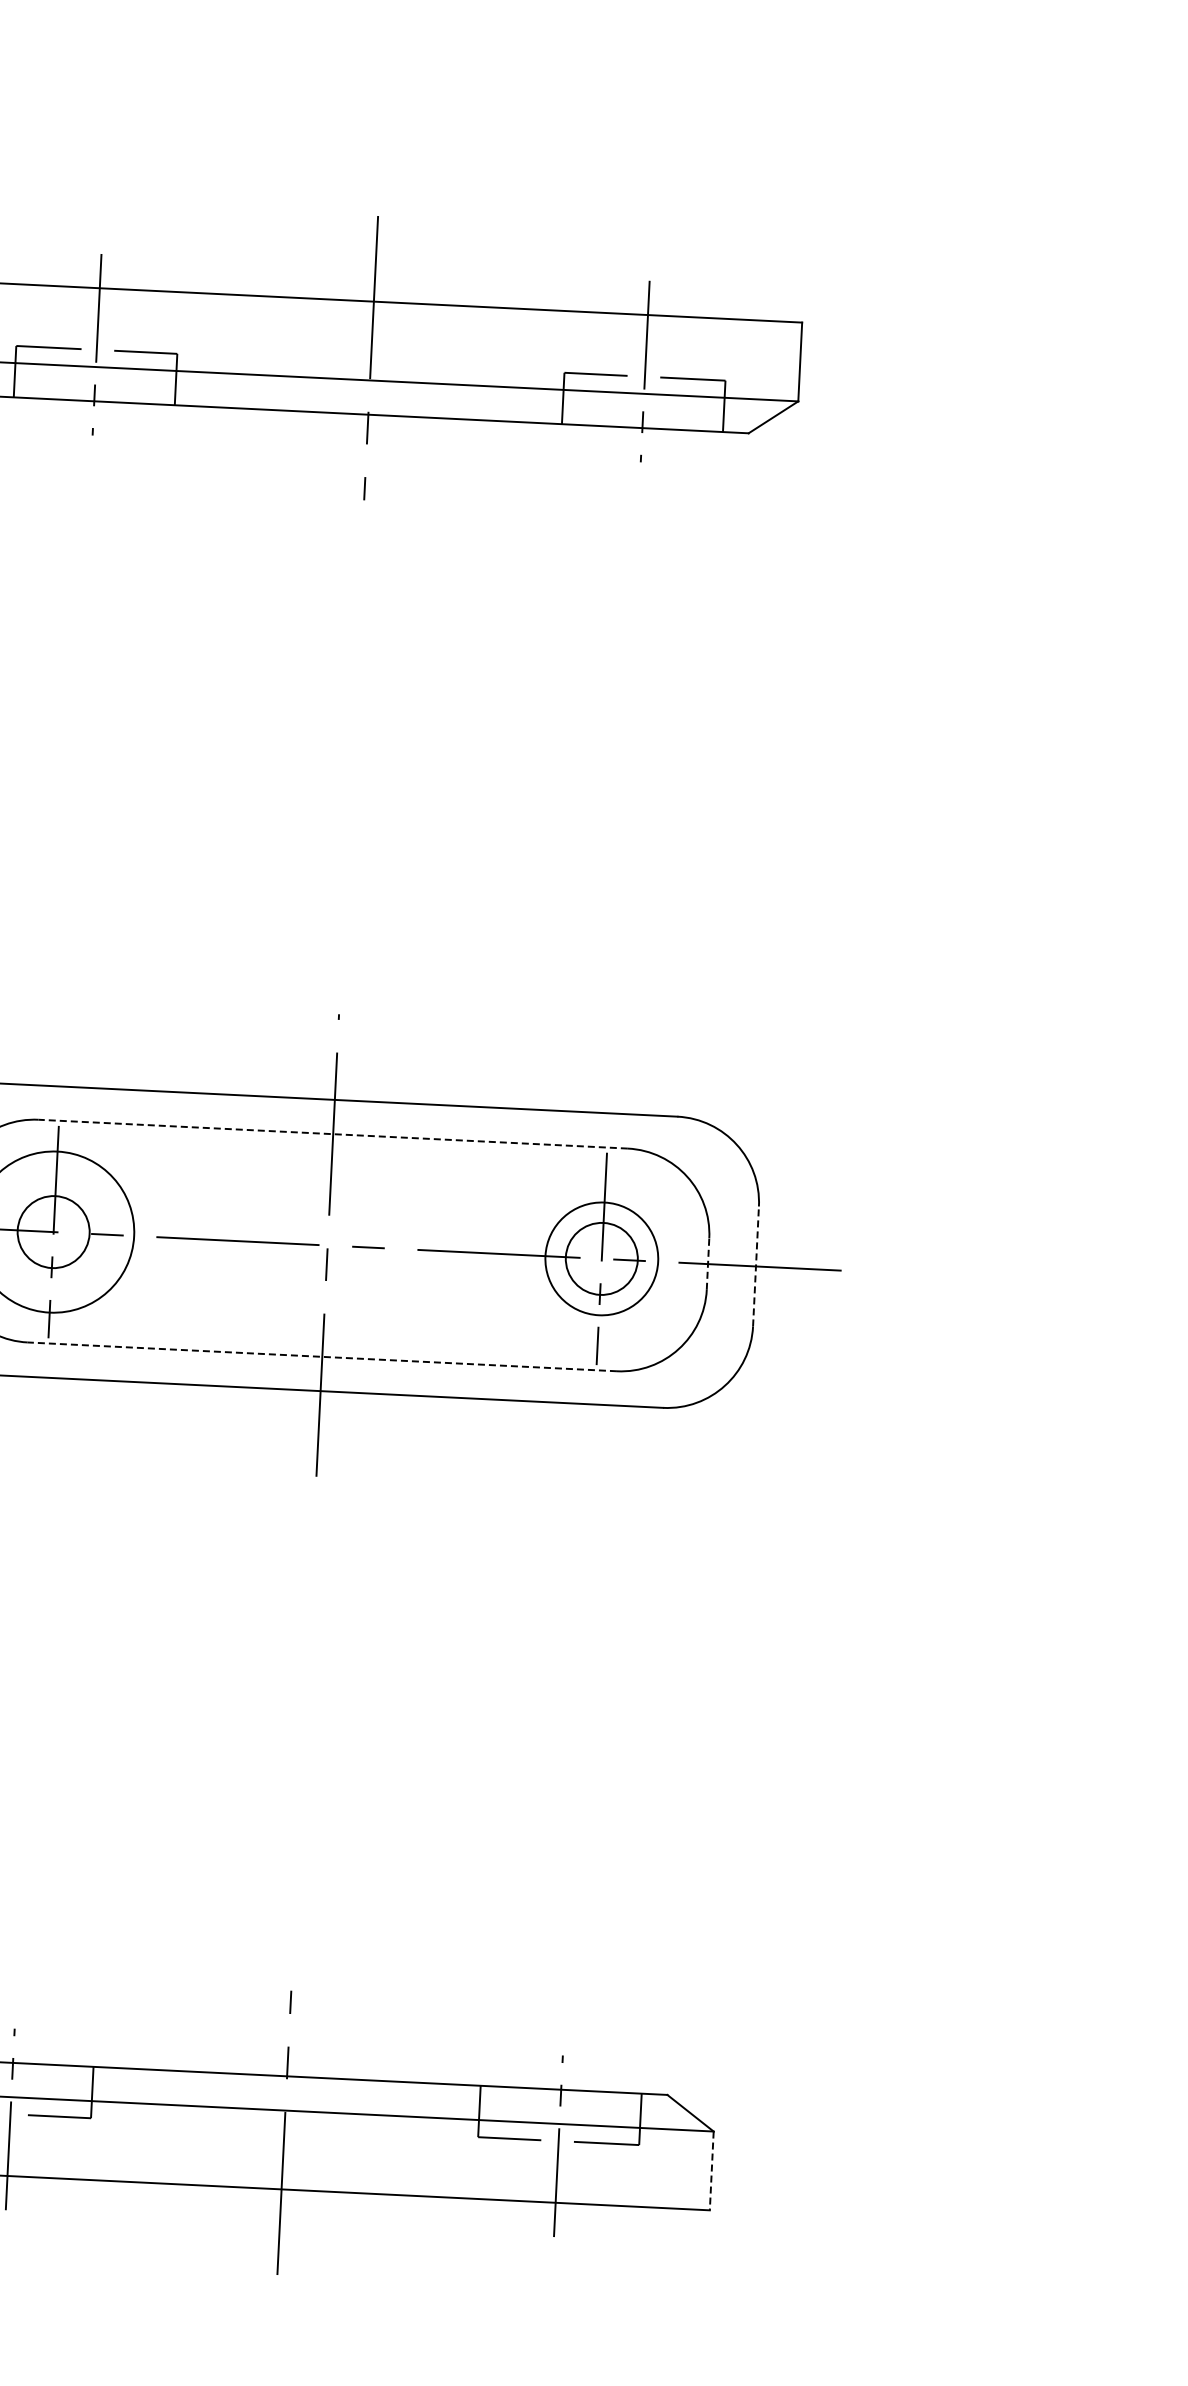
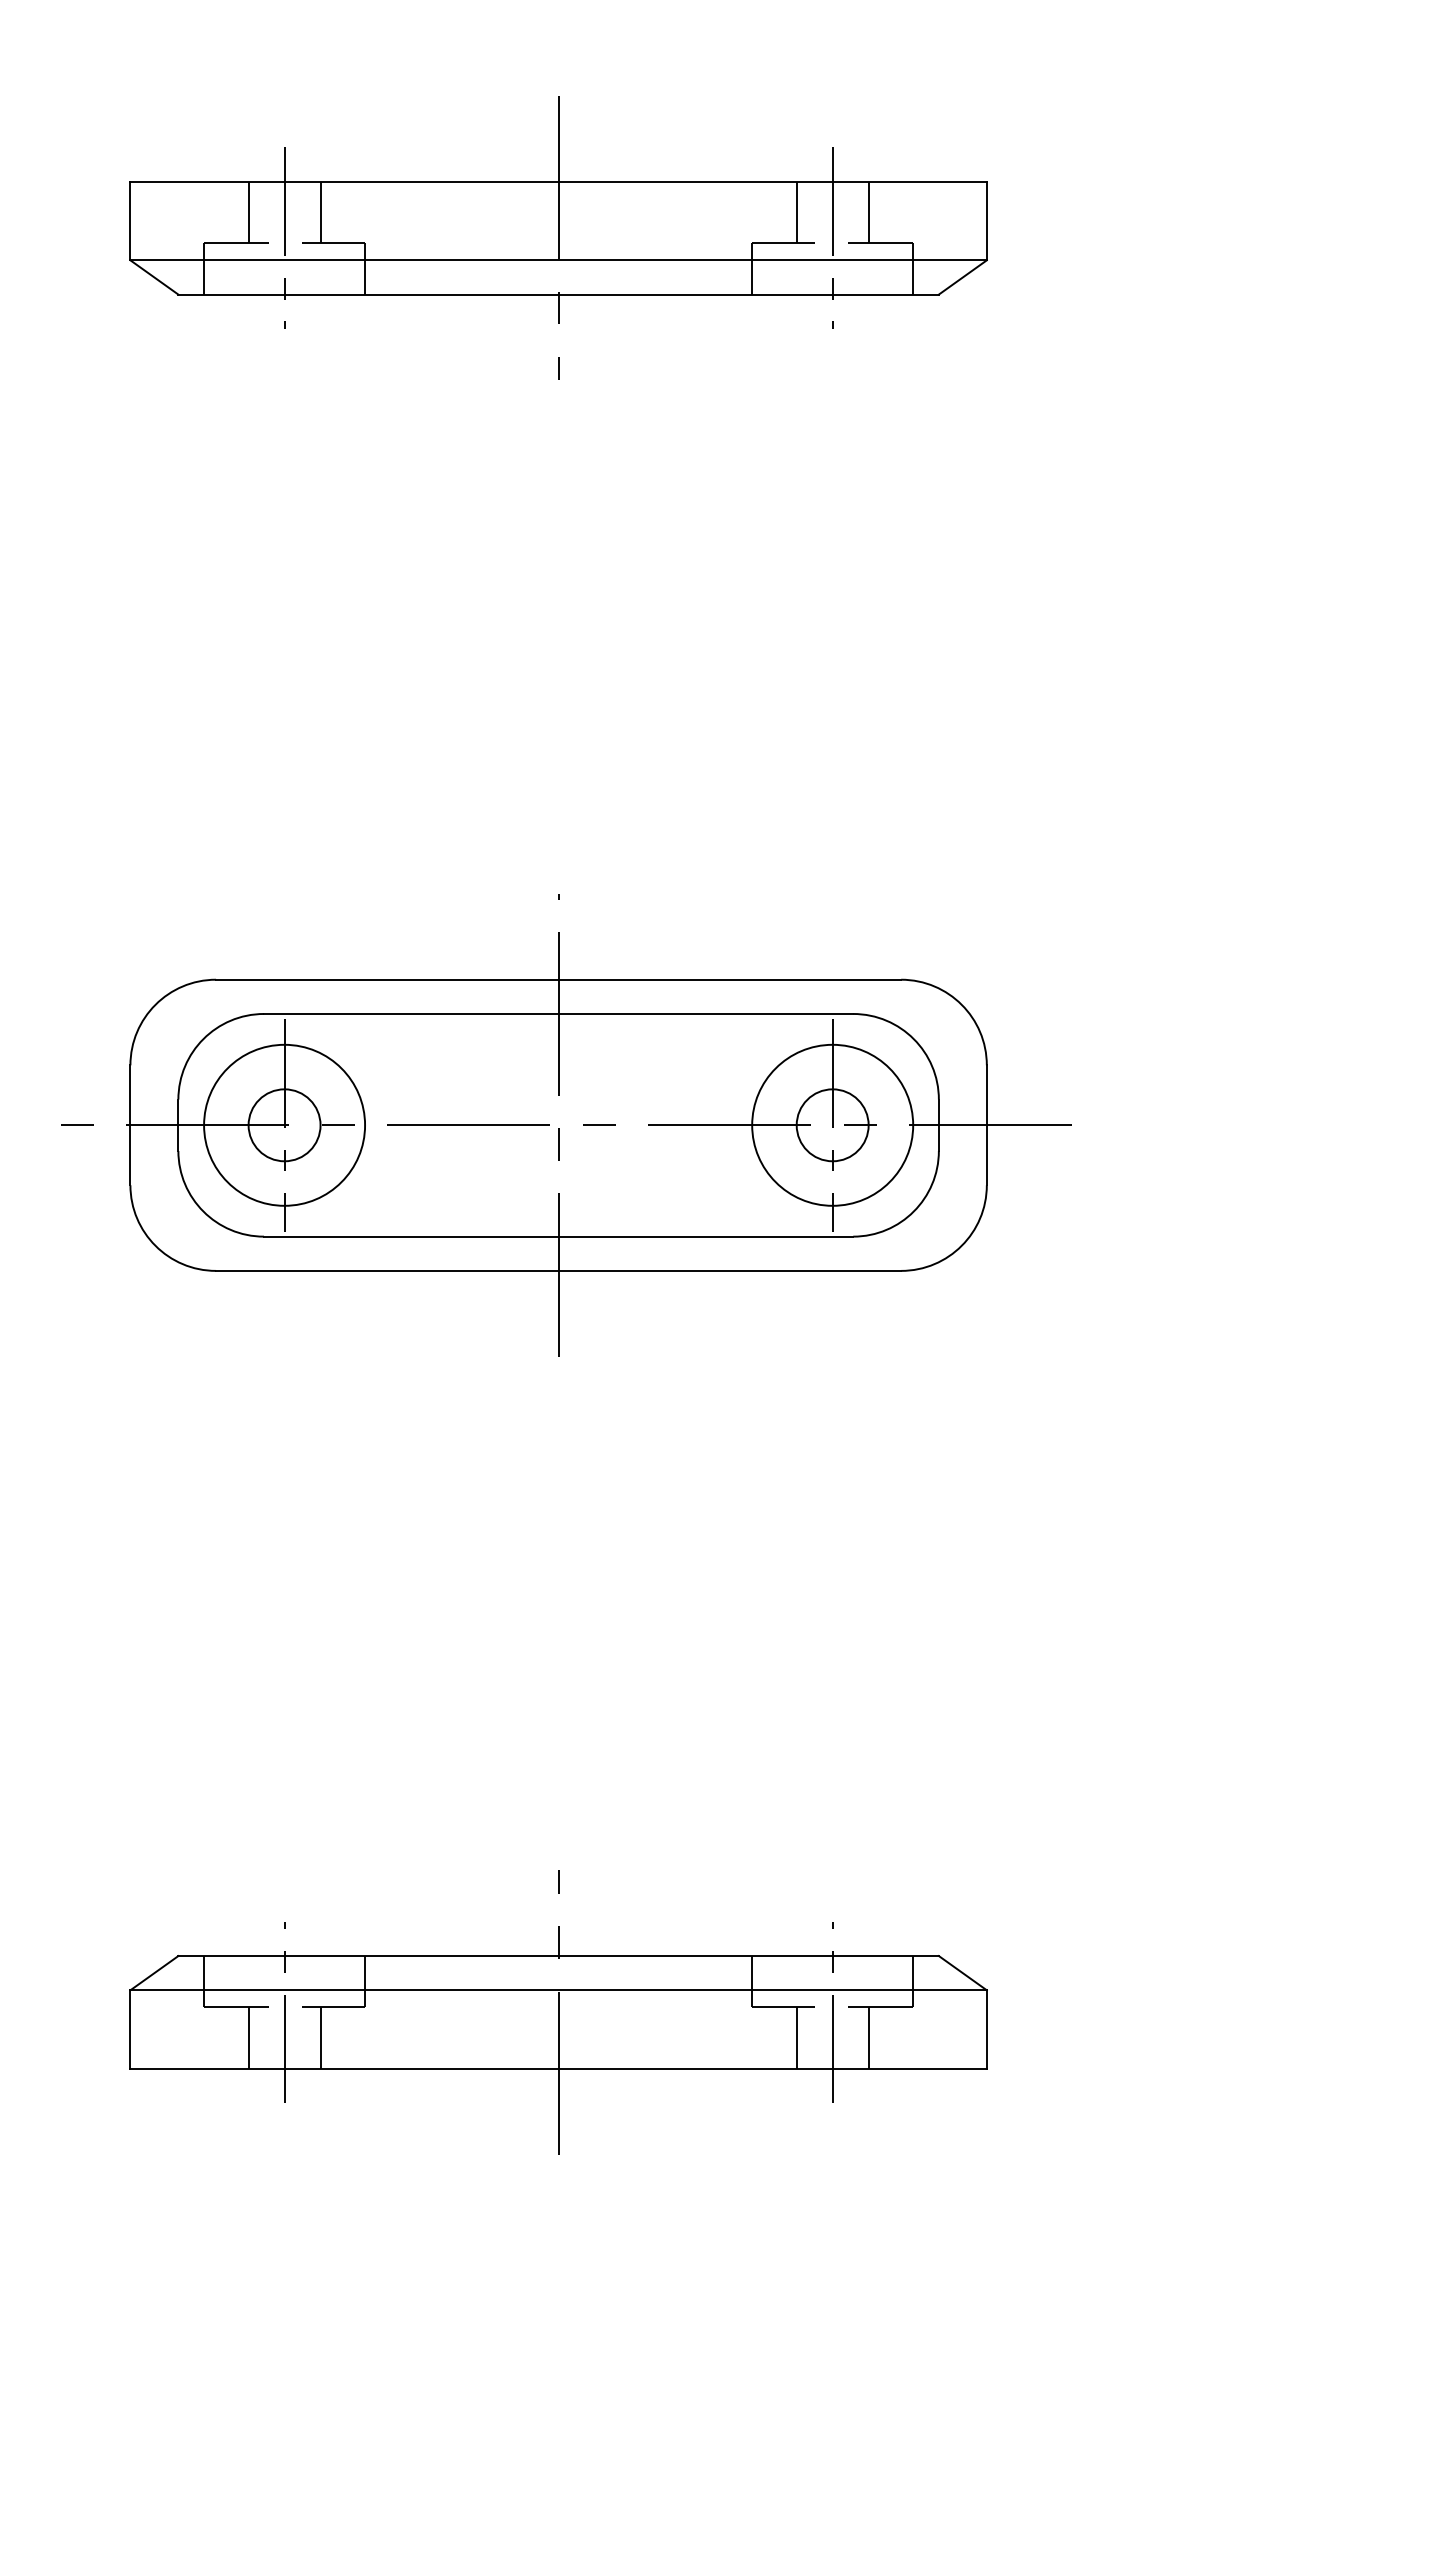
line: (62, 317) -> (248, 212), added
line: (134, 320) -> (320, 212), added
line: (610, 344) -> (796, 212), added
line: (682, 347) -> (868, 212), added
line: (333, 1133) -> (558, 1013), dashed -> solid
circle: (601, 1258) -> (832, 1124), size x1.43
line: (707, 1264) -> (938, 1125), dashed -> solid
line: (755, 1266) -> (986, 1125), dashed -> solid
line: (322, 1356) -> (558, 1236), dashed -> solid
line: (44, 2147) -> (320, 2038), added
line: (520, 2170) -> (796, 2038), added
line: (711, 2171) -> (986, 2030), dashed -> solid
line: (592, 2173) -> (868, 2038), added

